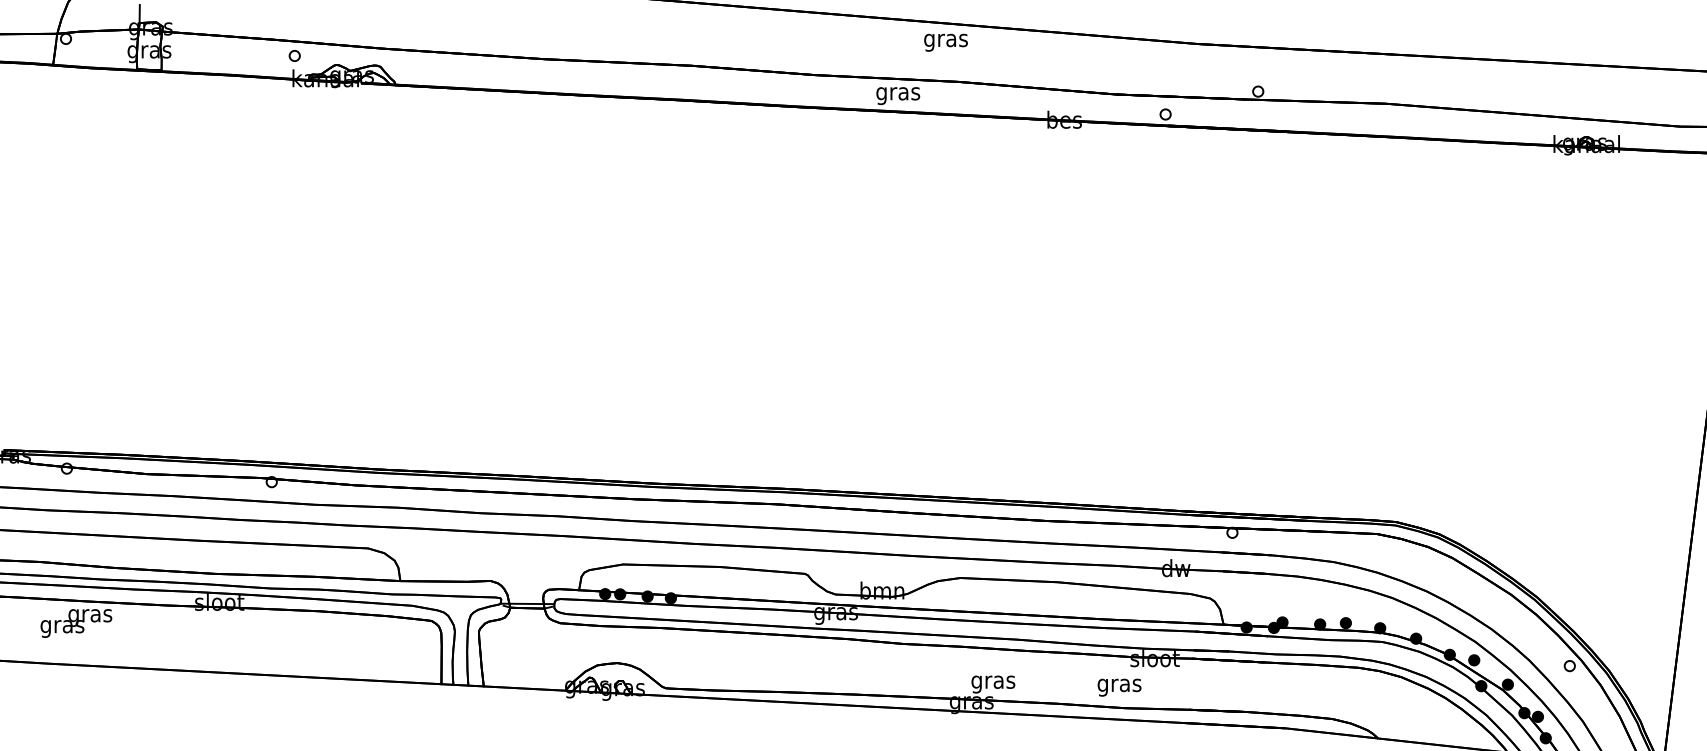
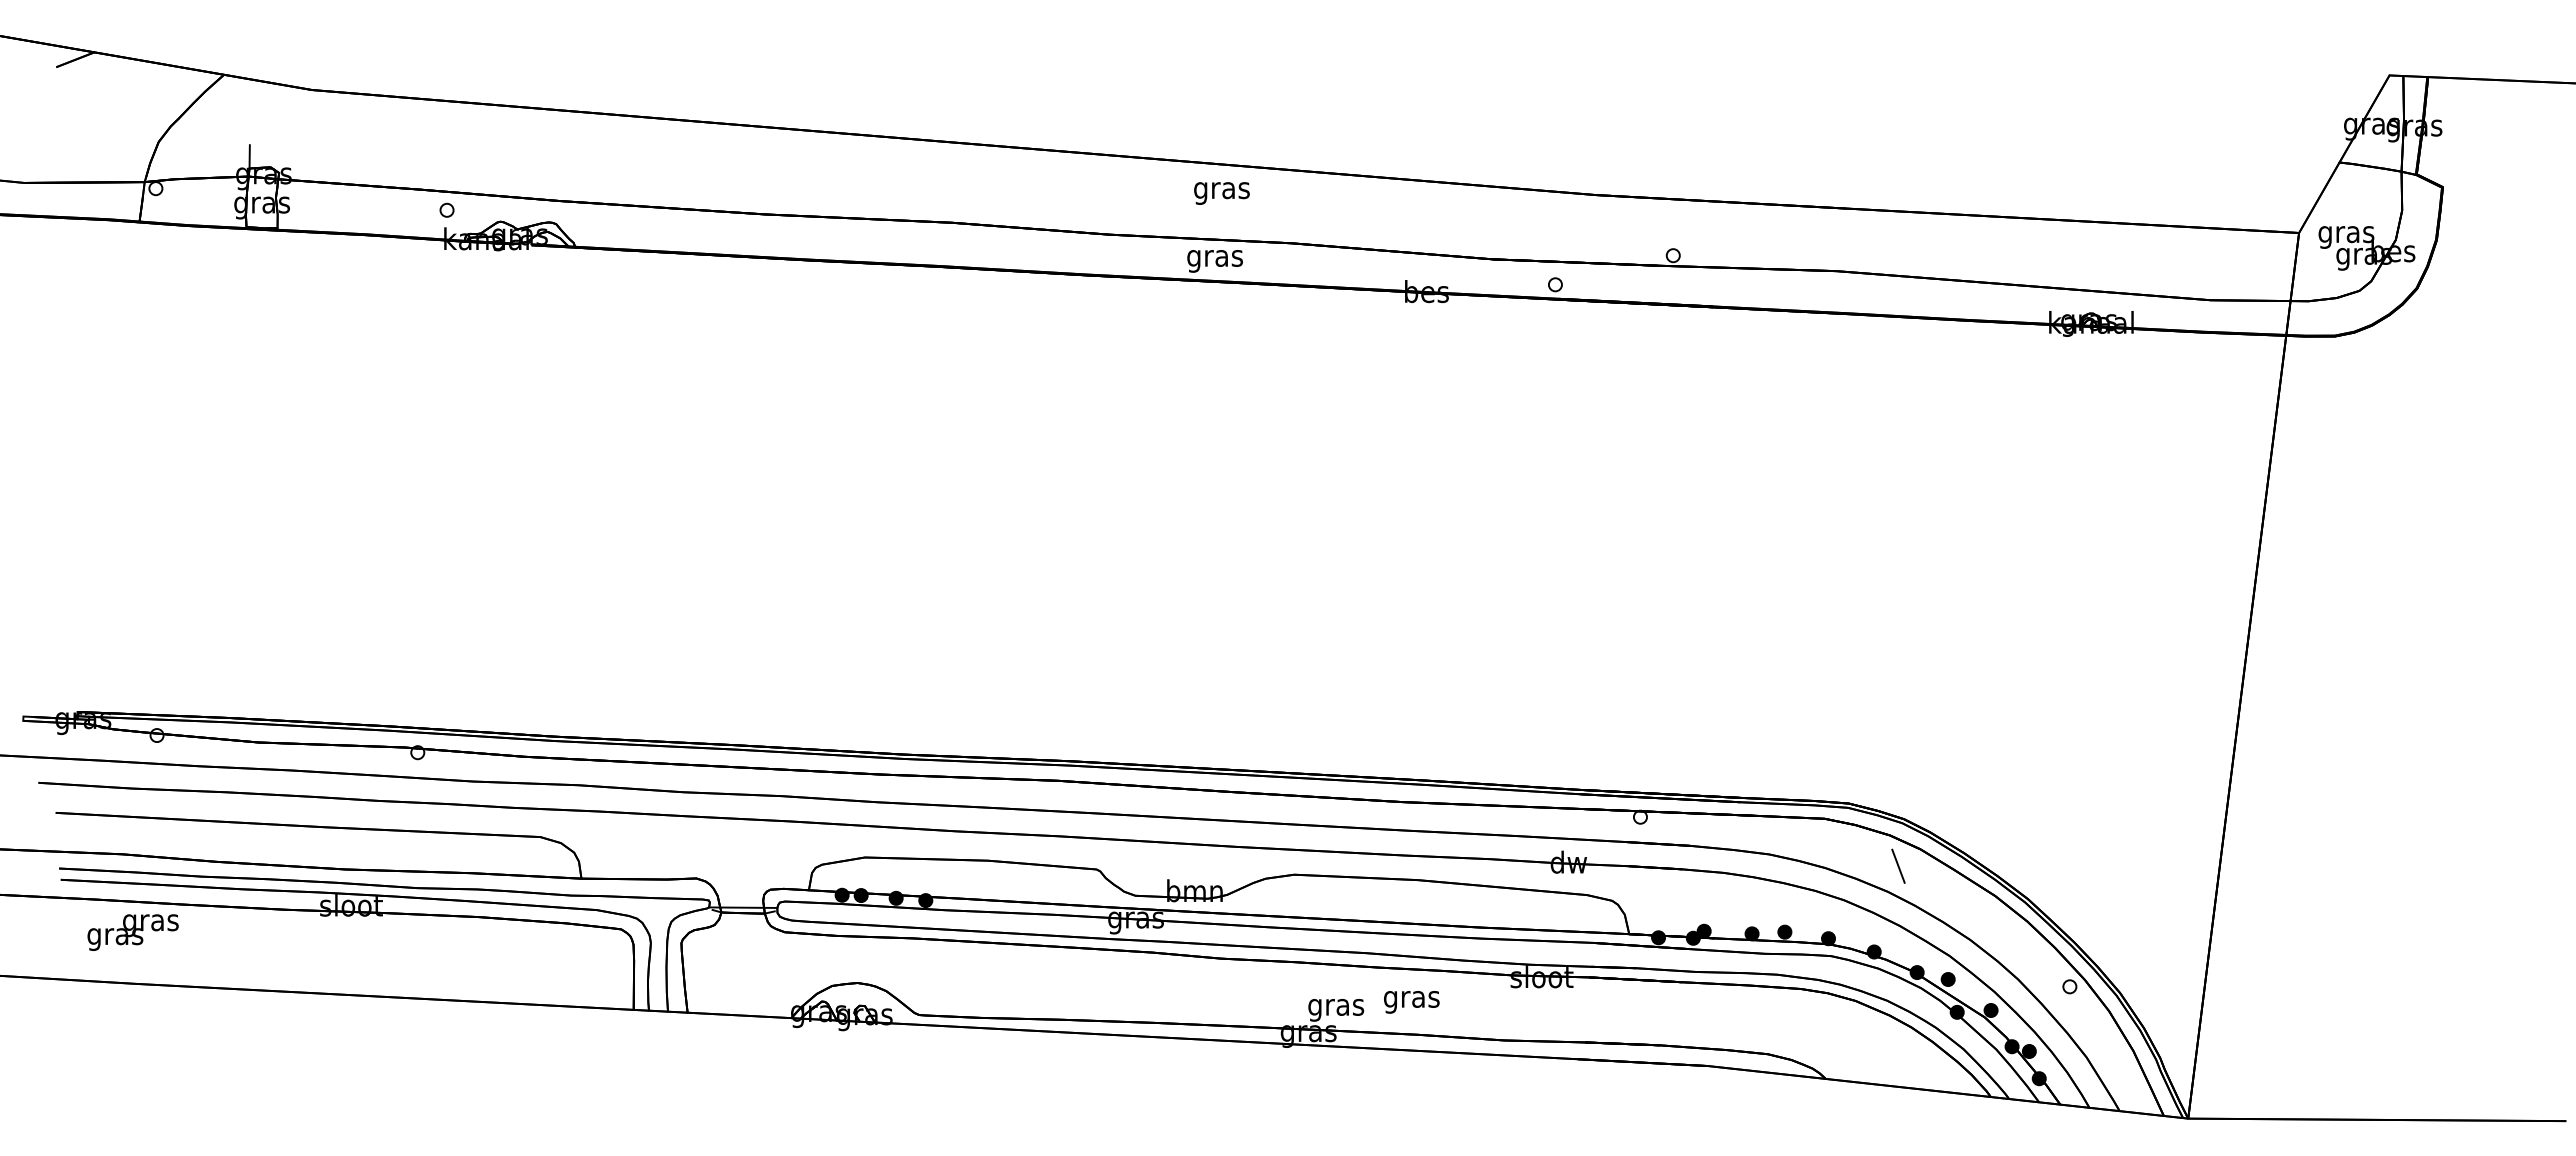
text: (945, 42) -> (1221, 193), moved
line: (1435, 570) -> (1898, 865), added
text: (75, 623) -> (132, 932), moved
text: (1119, 687) -> (1411, 1002), moved

